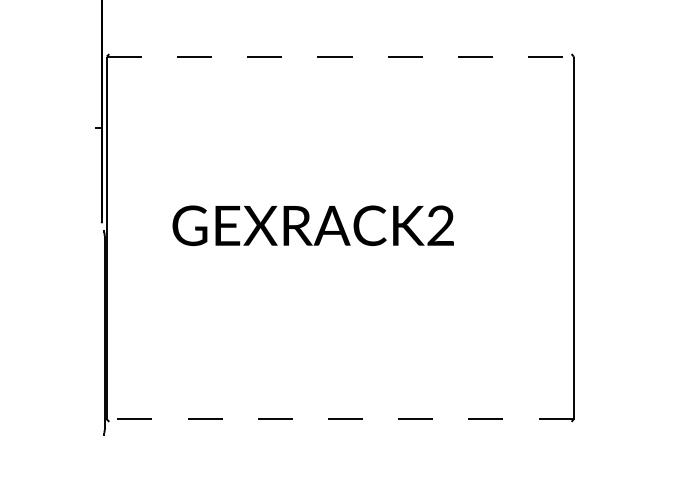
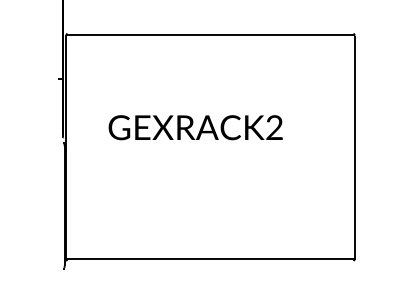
line: (340, 57) -> (210, 35), dashed -> solid
text: (312, 225) -> (195, 127), moved
line: (338, 419) -> (209, 259), dashed -> solid

